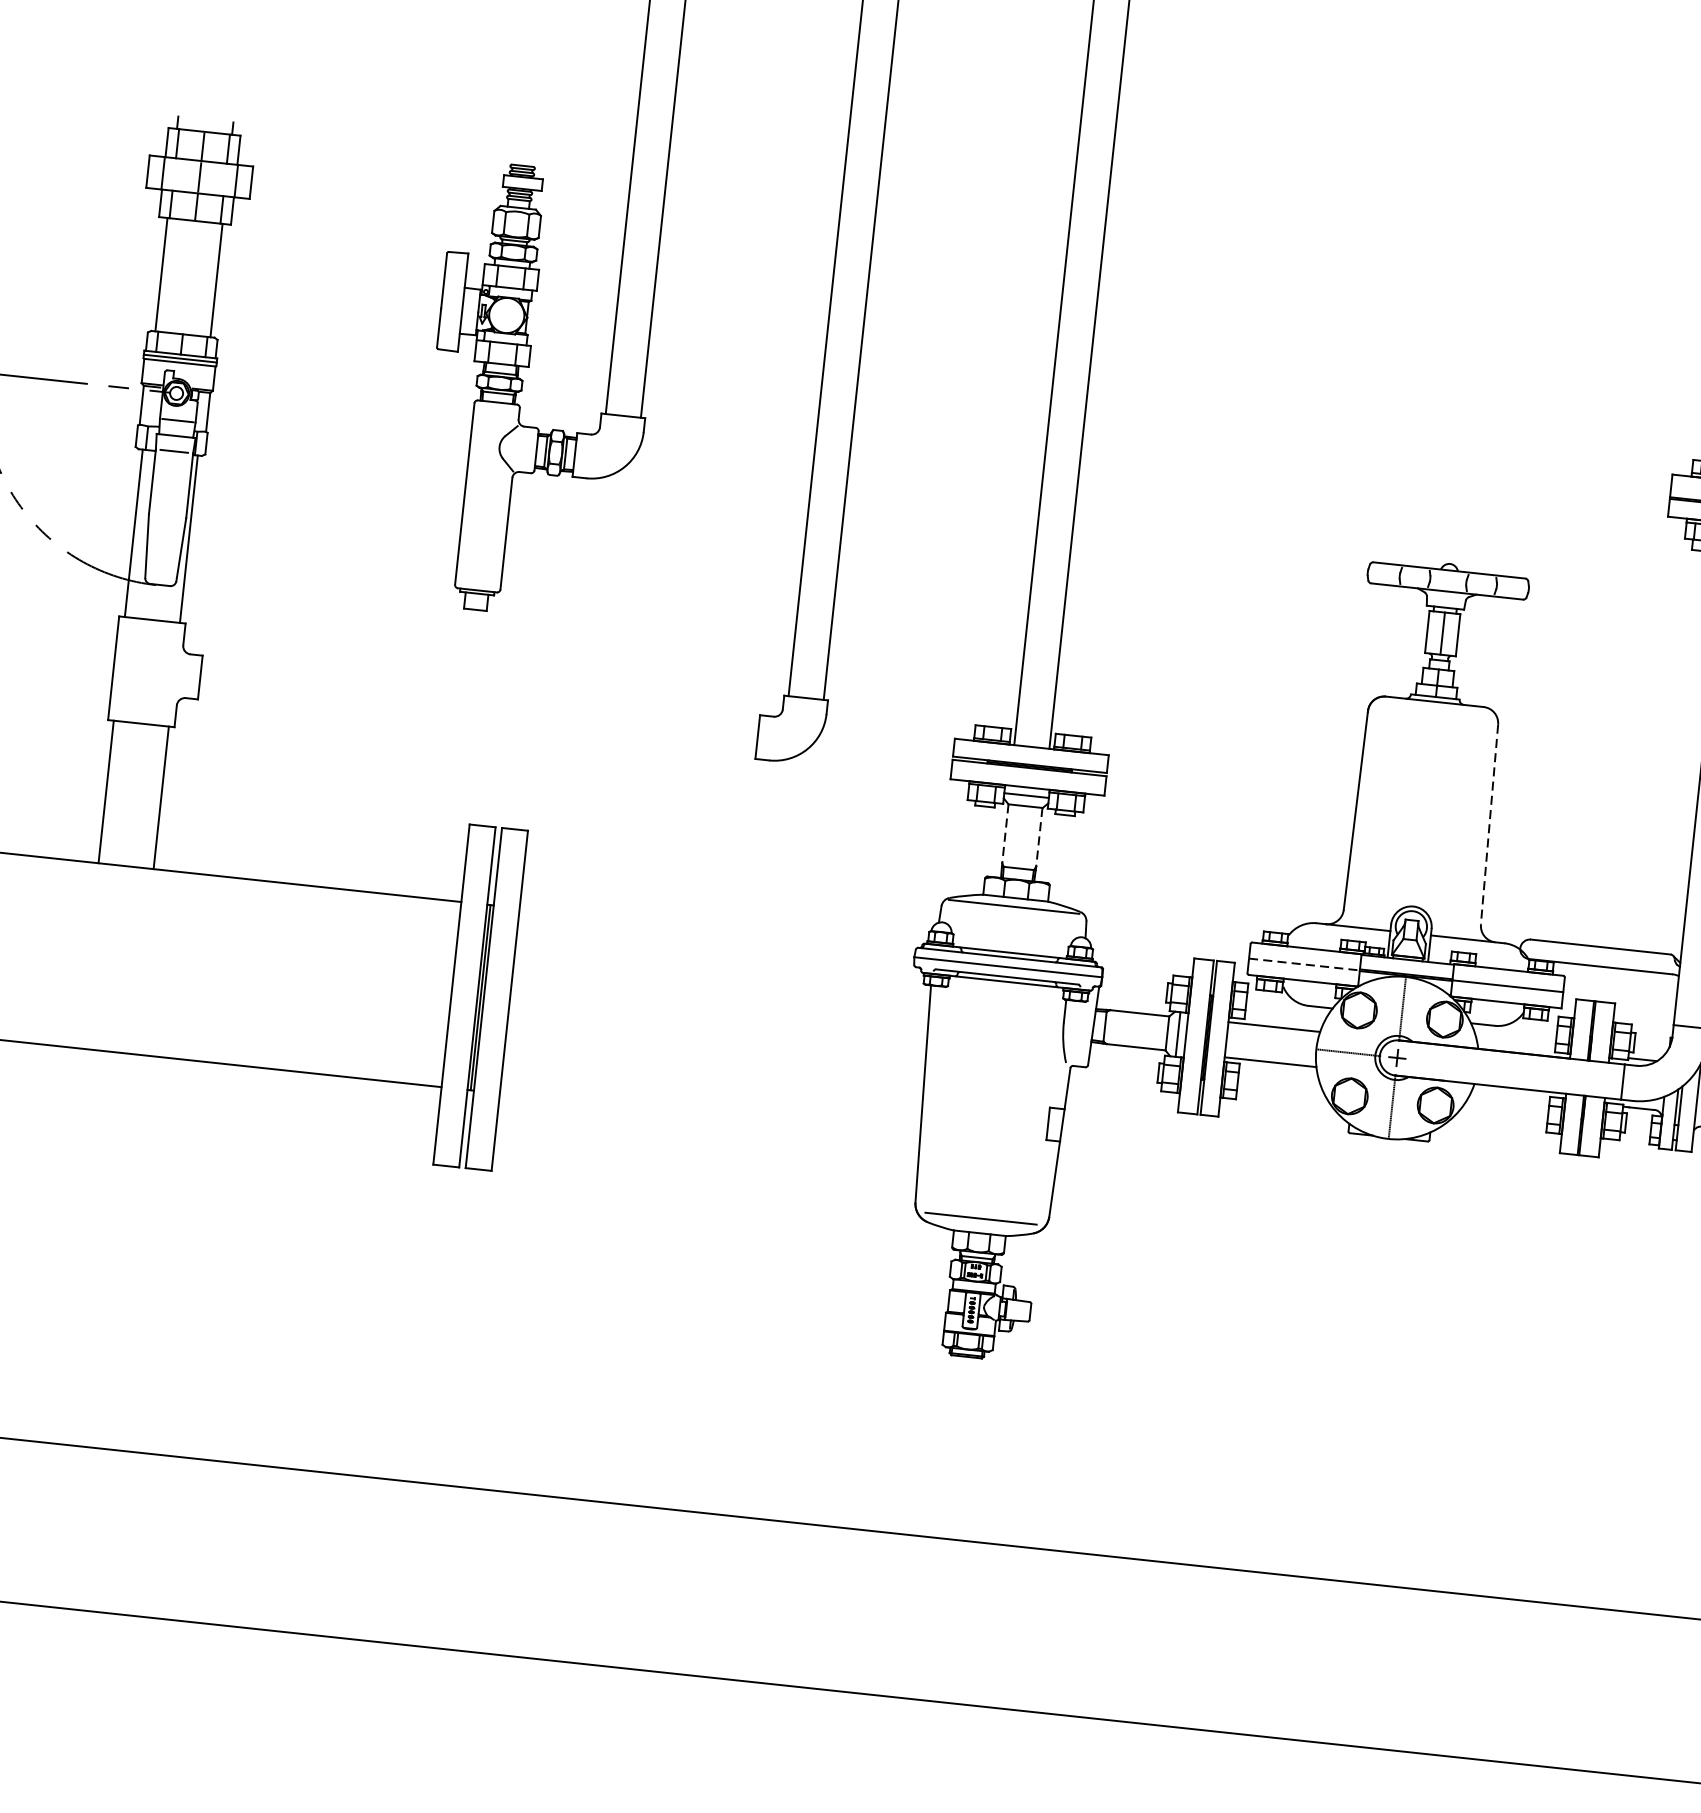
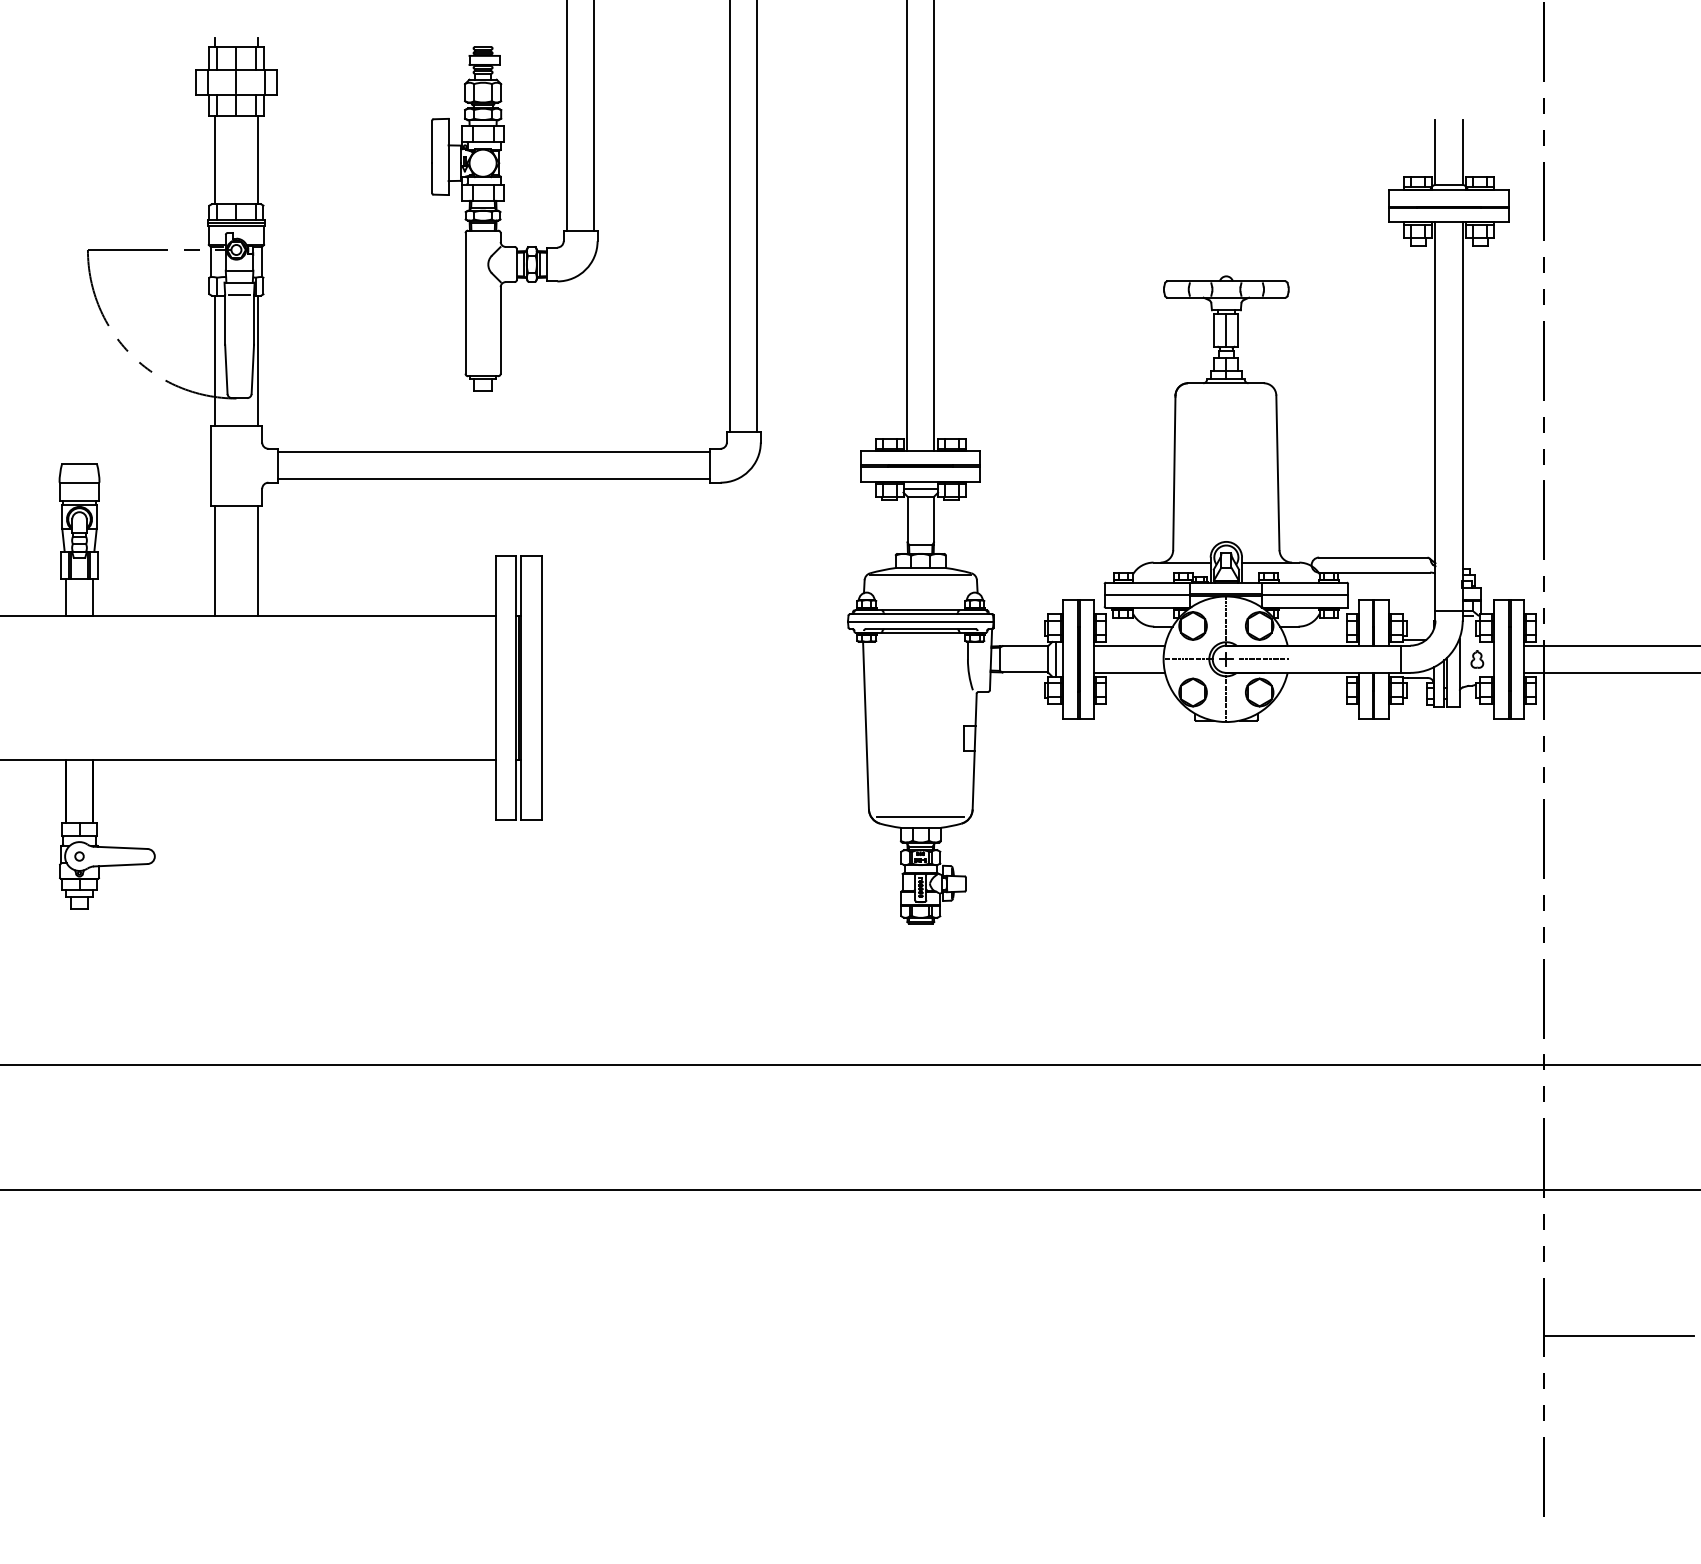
line: (480, 690) -> (493, 452), added
line: (476, 725) -> (493, 479), added
line: (1488, 825) -> (1277, 473), dashed -> solid
line: (1005, 833) -> (907, 519), dashed -> solid
line: (1038, 837) -> (933, 519), dashed -> solid
line: (1304, 964) -> (1147, 595), dashed -> solid
line: (1445, 1063) -> (1263, 659), added

